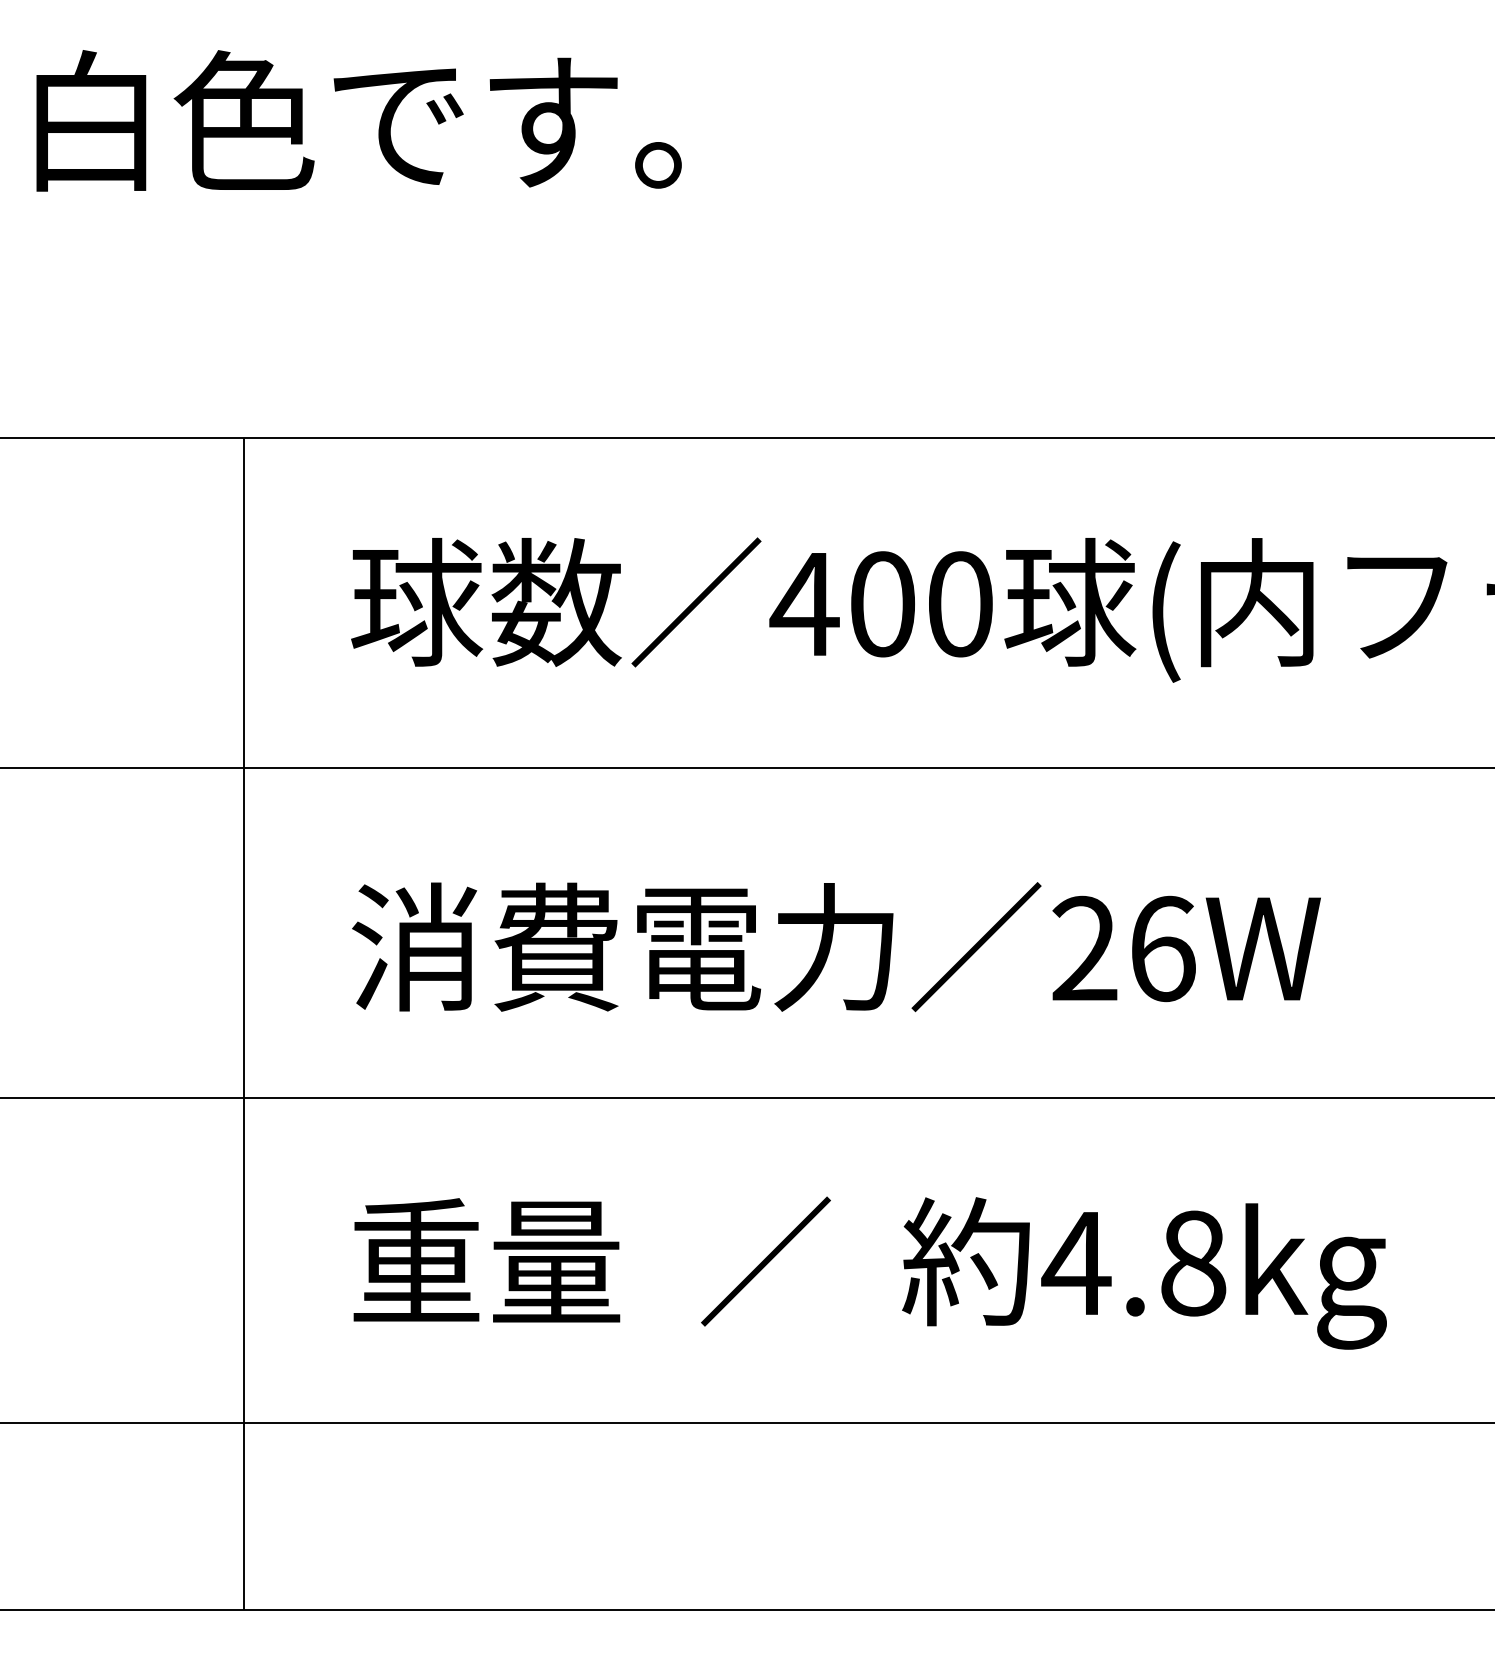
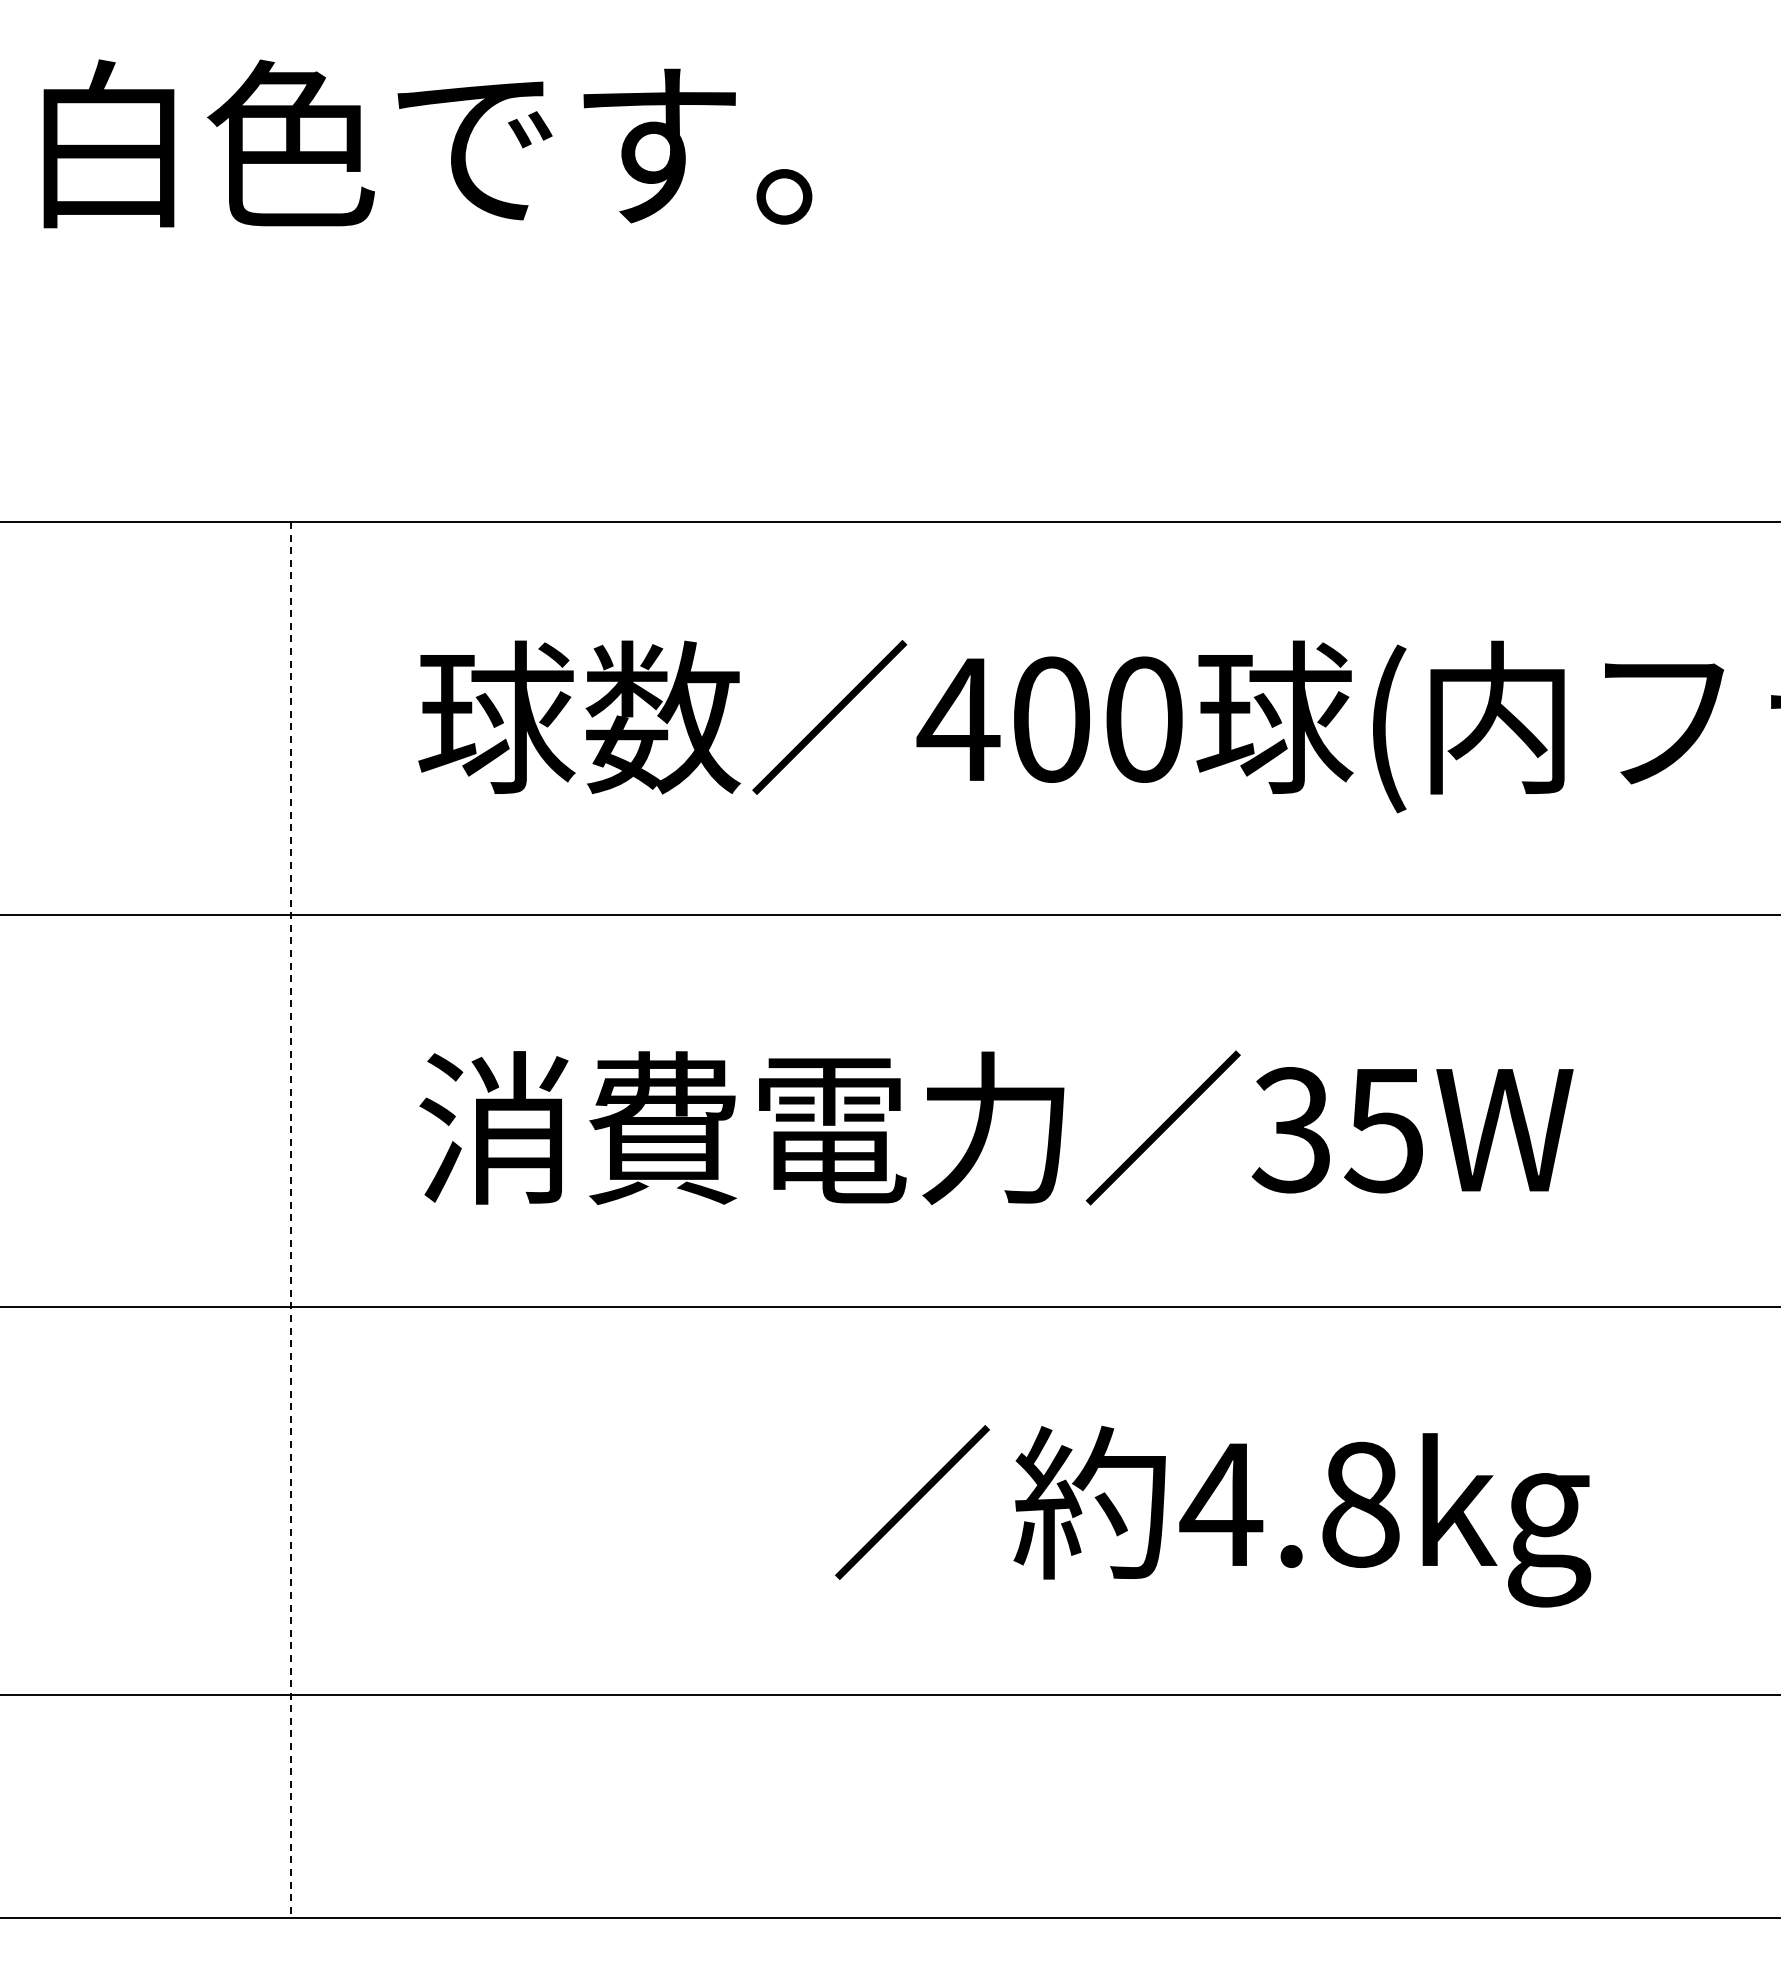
text: (1122, 949) -> (1337, 1130), 26W -> 35W
line: (244, 1023) -> (291, 1219), solid -> dashed
part: (493, 1249) -> (588, 1488), removed
text: (1144, 1273) -> (1302, 1516), moved

